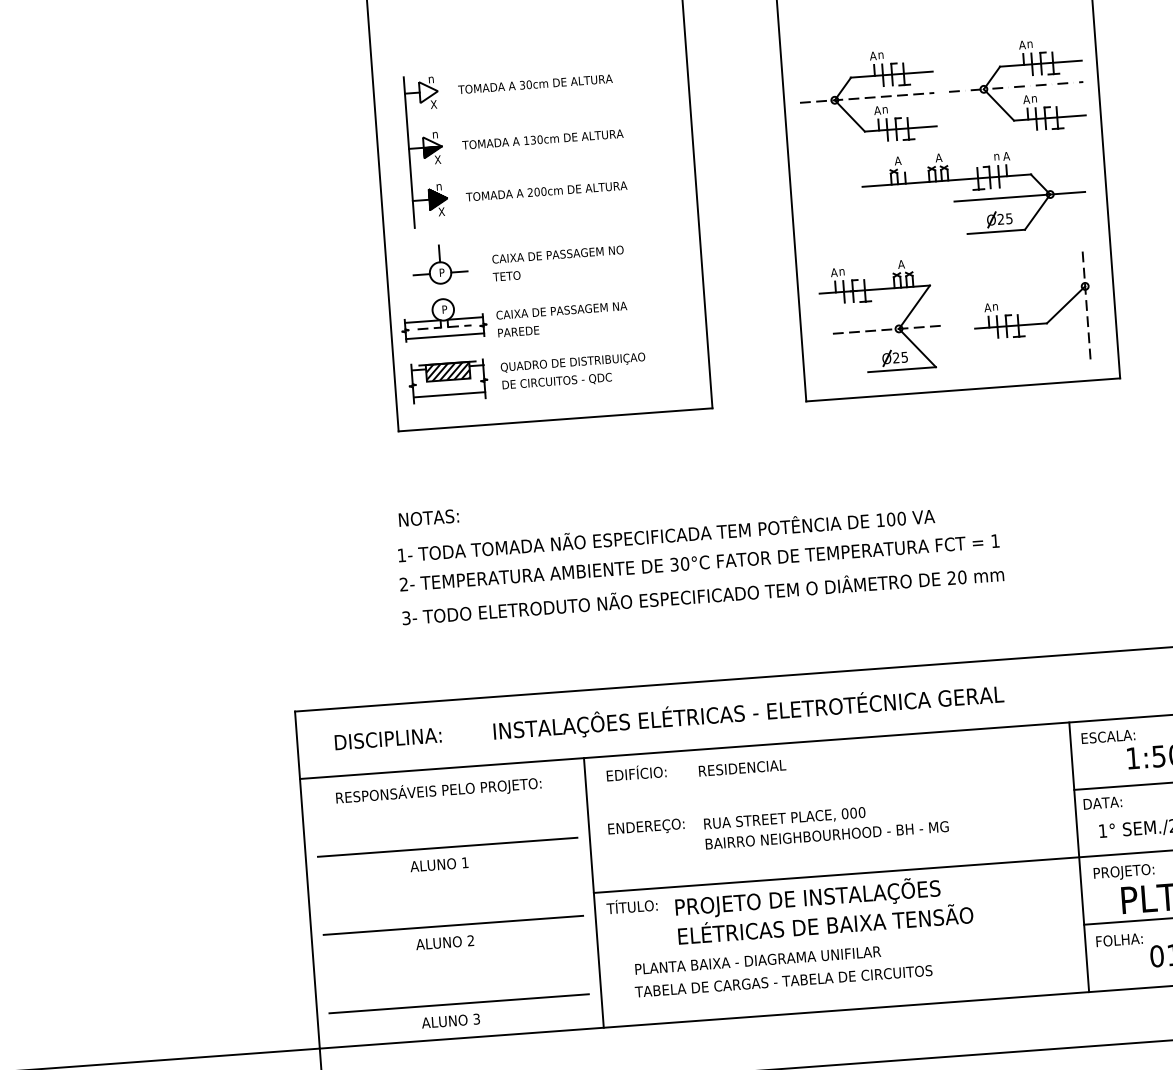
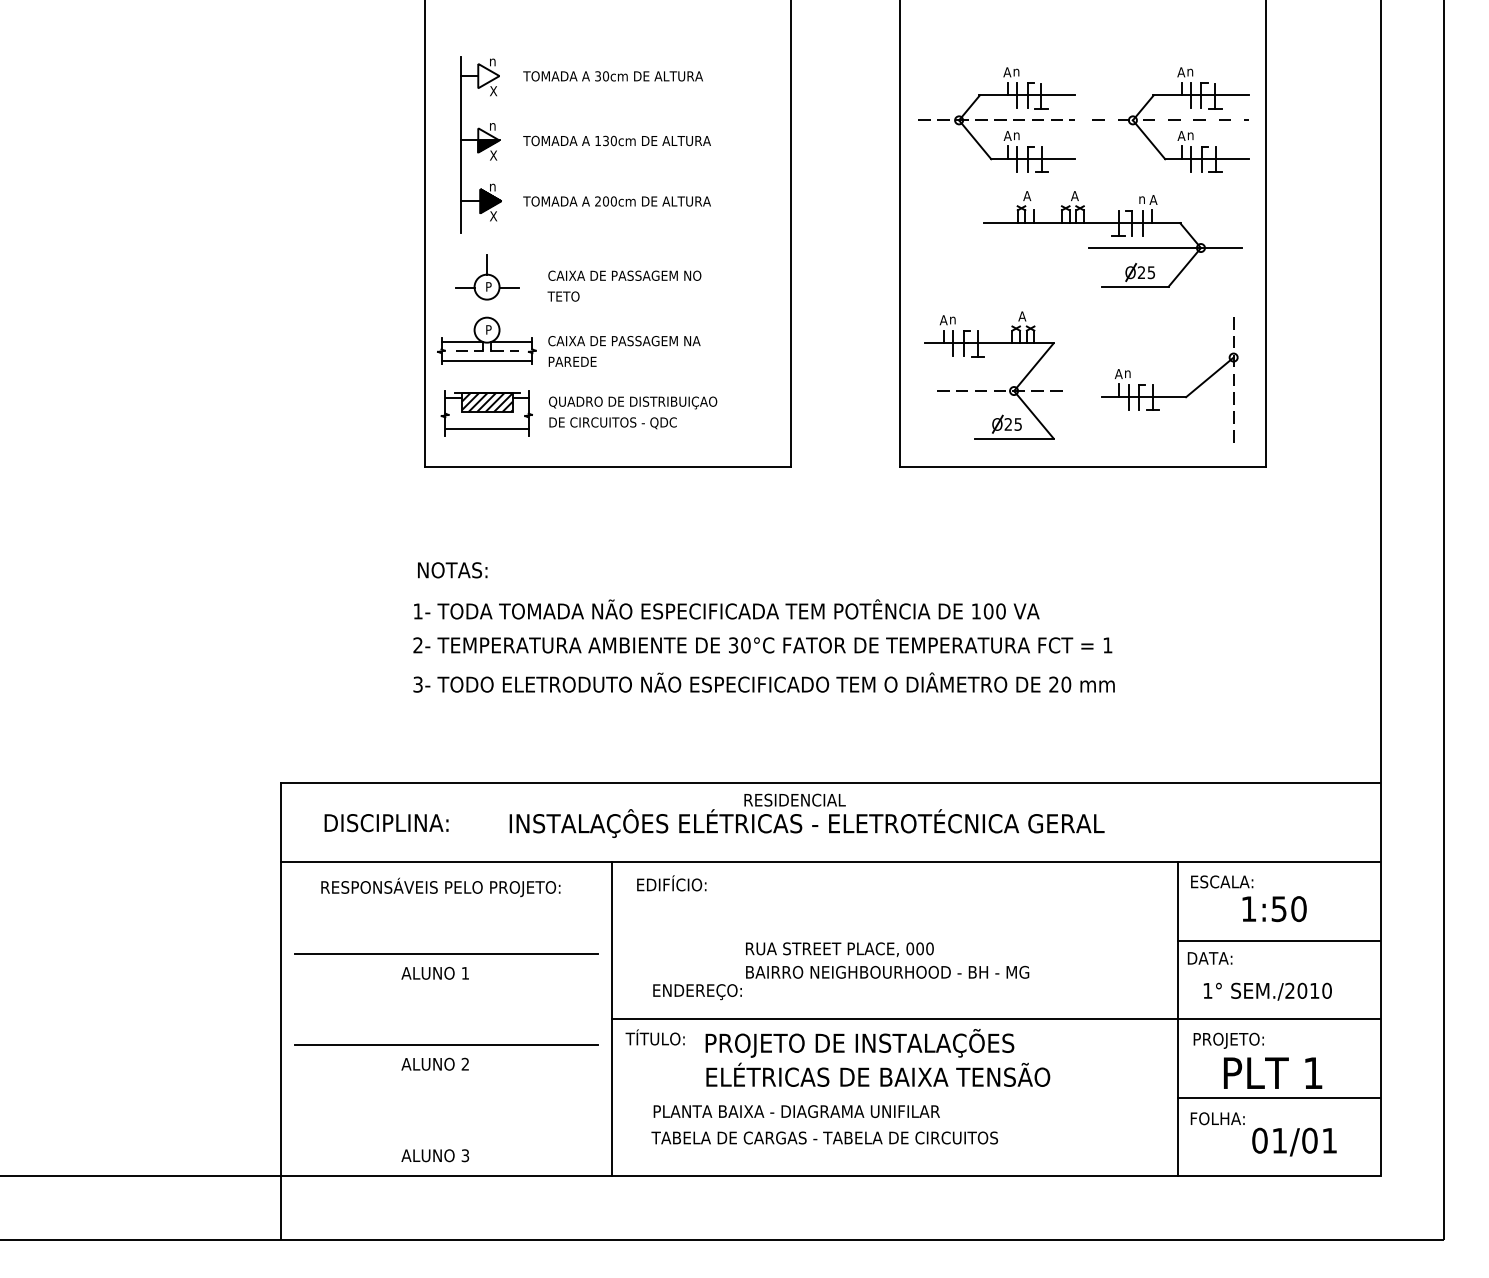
text: (741, 767) -> (794, 799), moved
text: (646, 828) -> (697, 992), moved
line: (459, 1003) -> (446, 1136), removed

